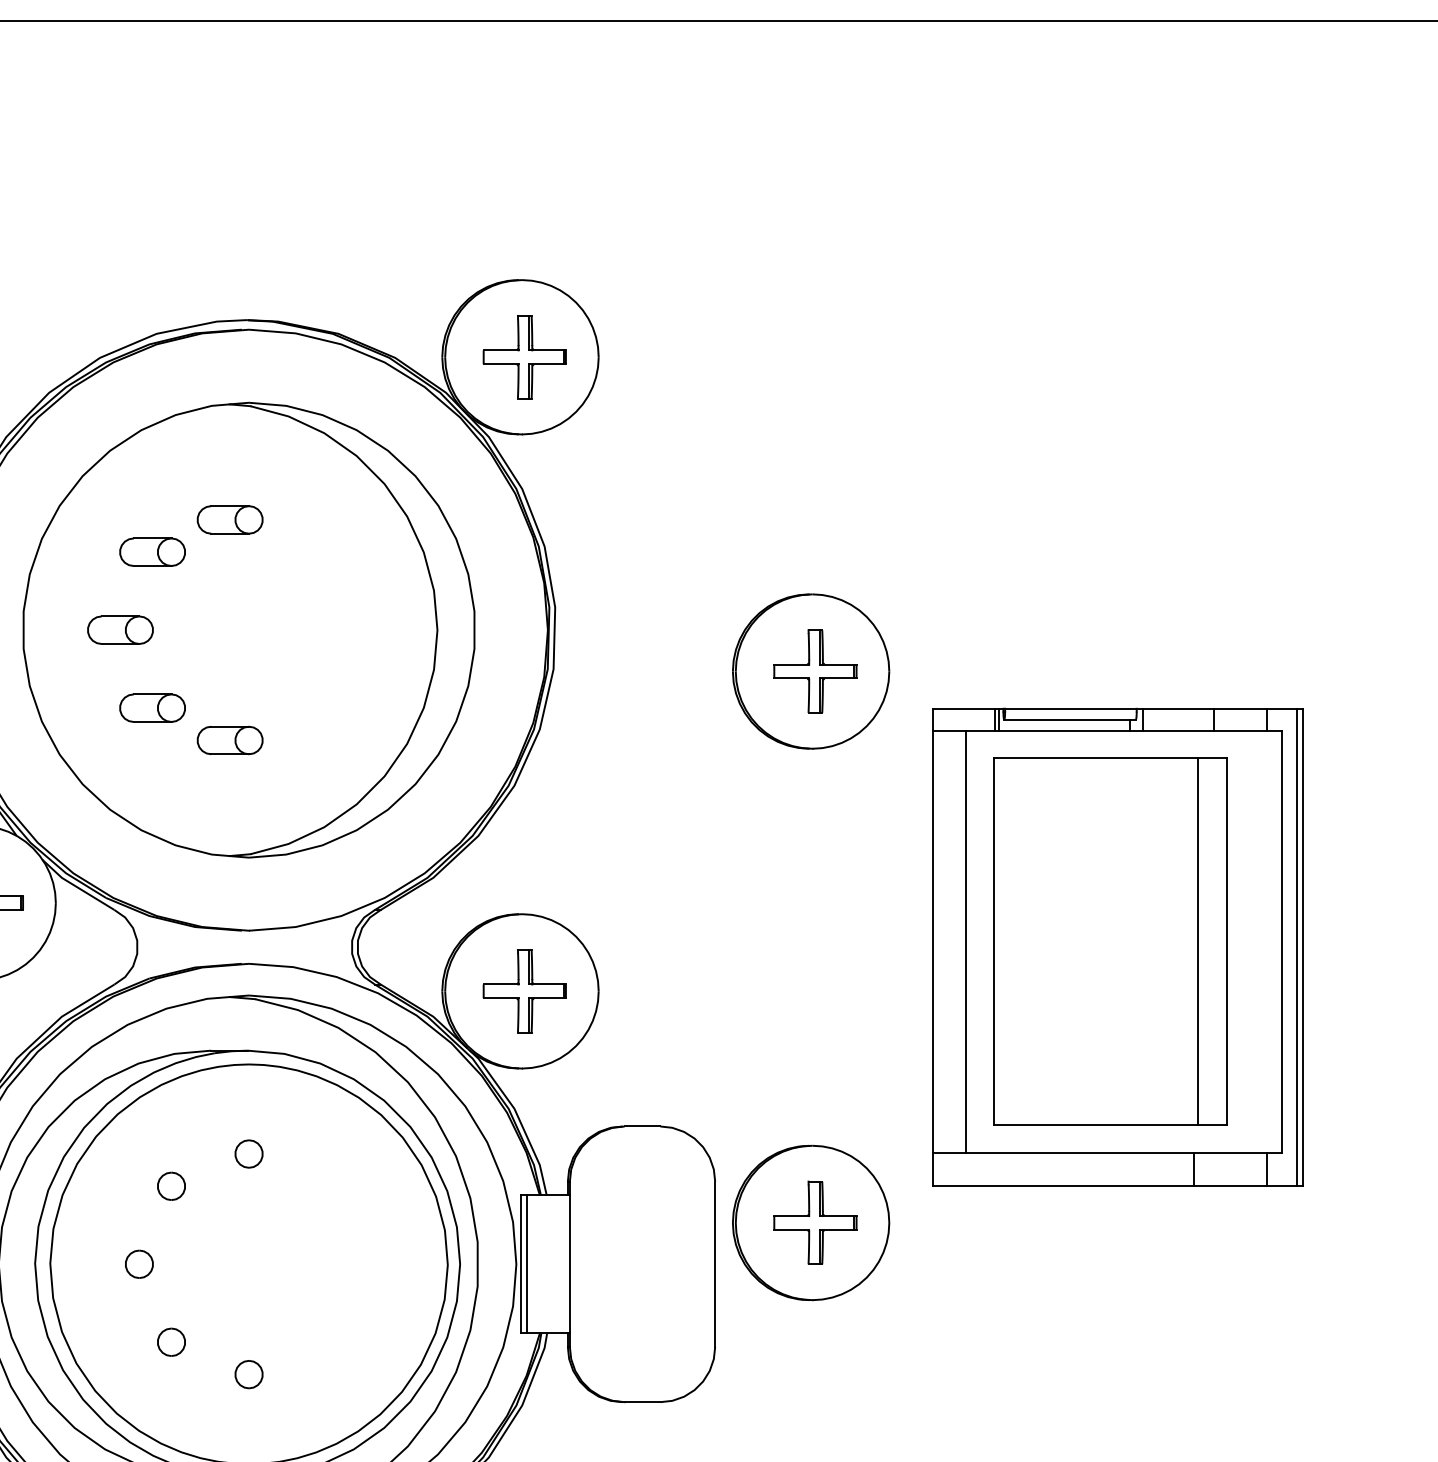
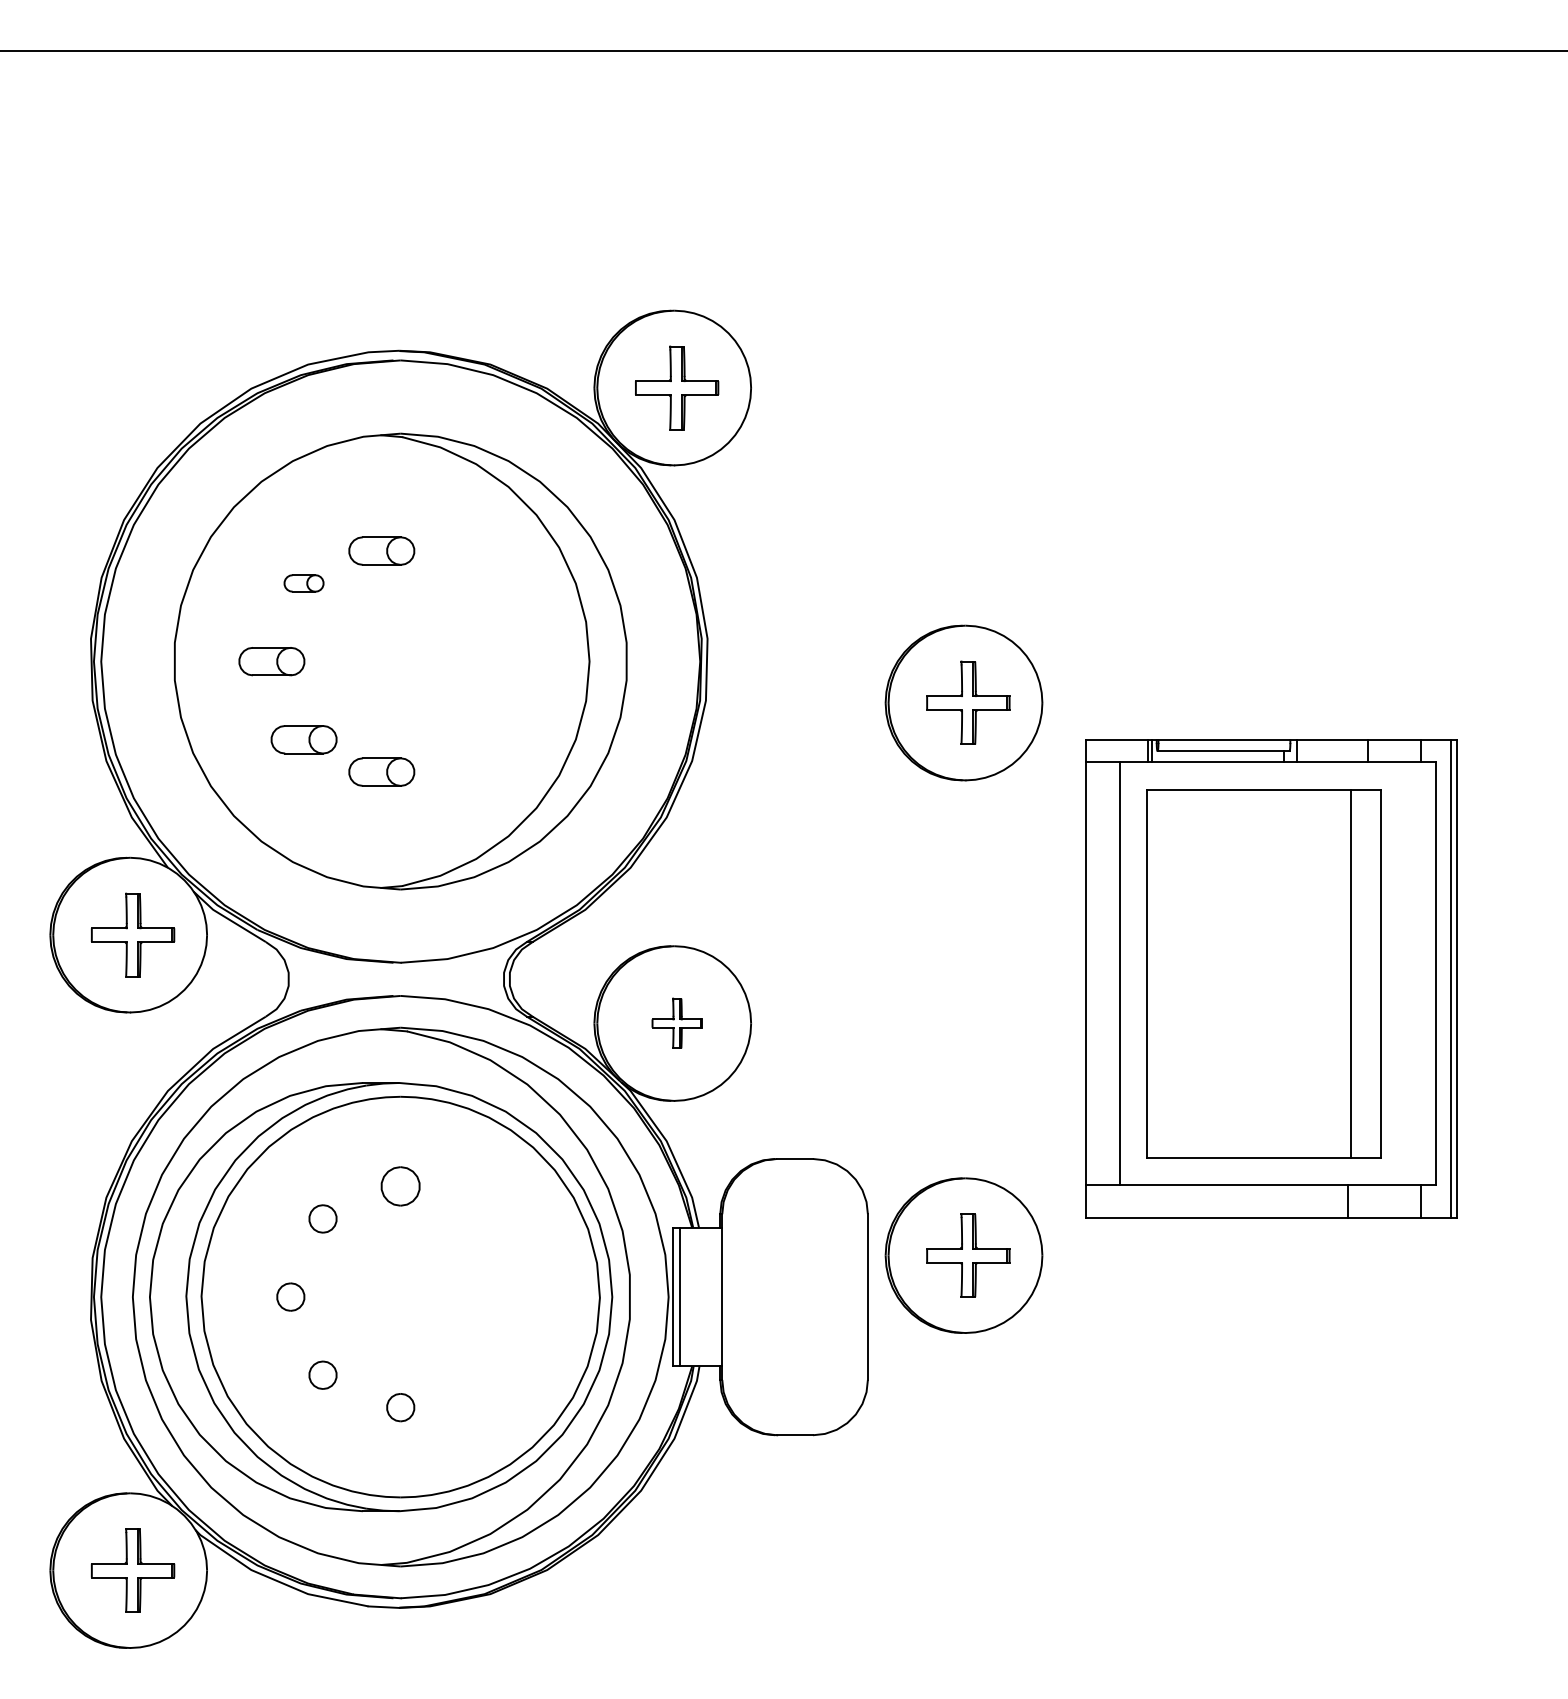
part: (152, 552) -> (303, 583), size x0.6
part: (525, 991) -> (677, 1023), size x0.6
part: (248, 1153) -> (400, 1186), size x1.4

